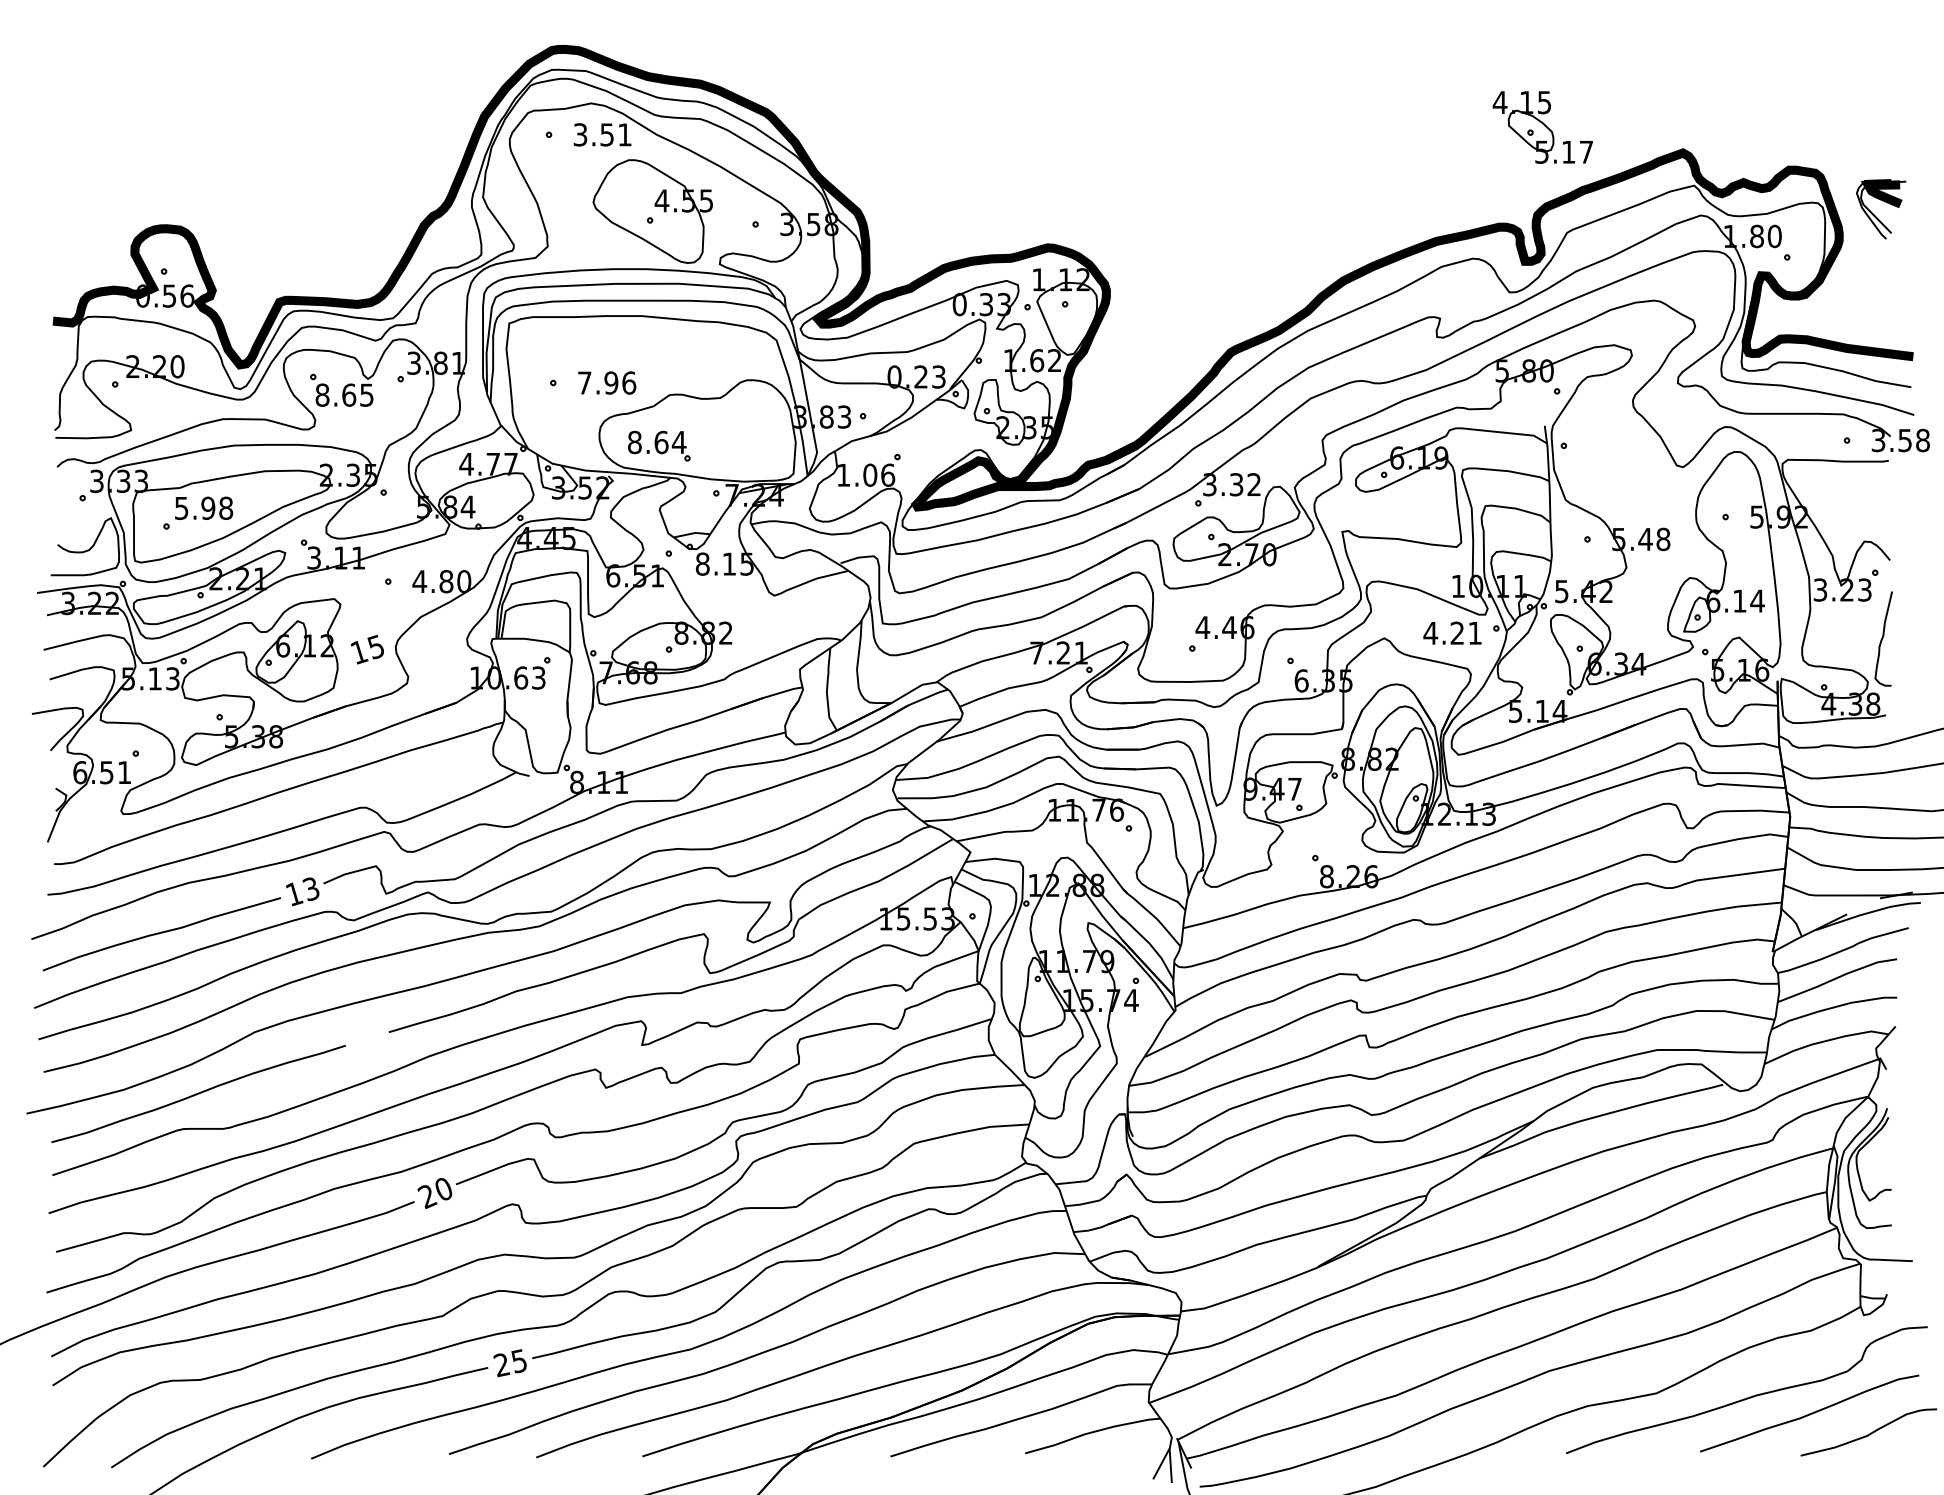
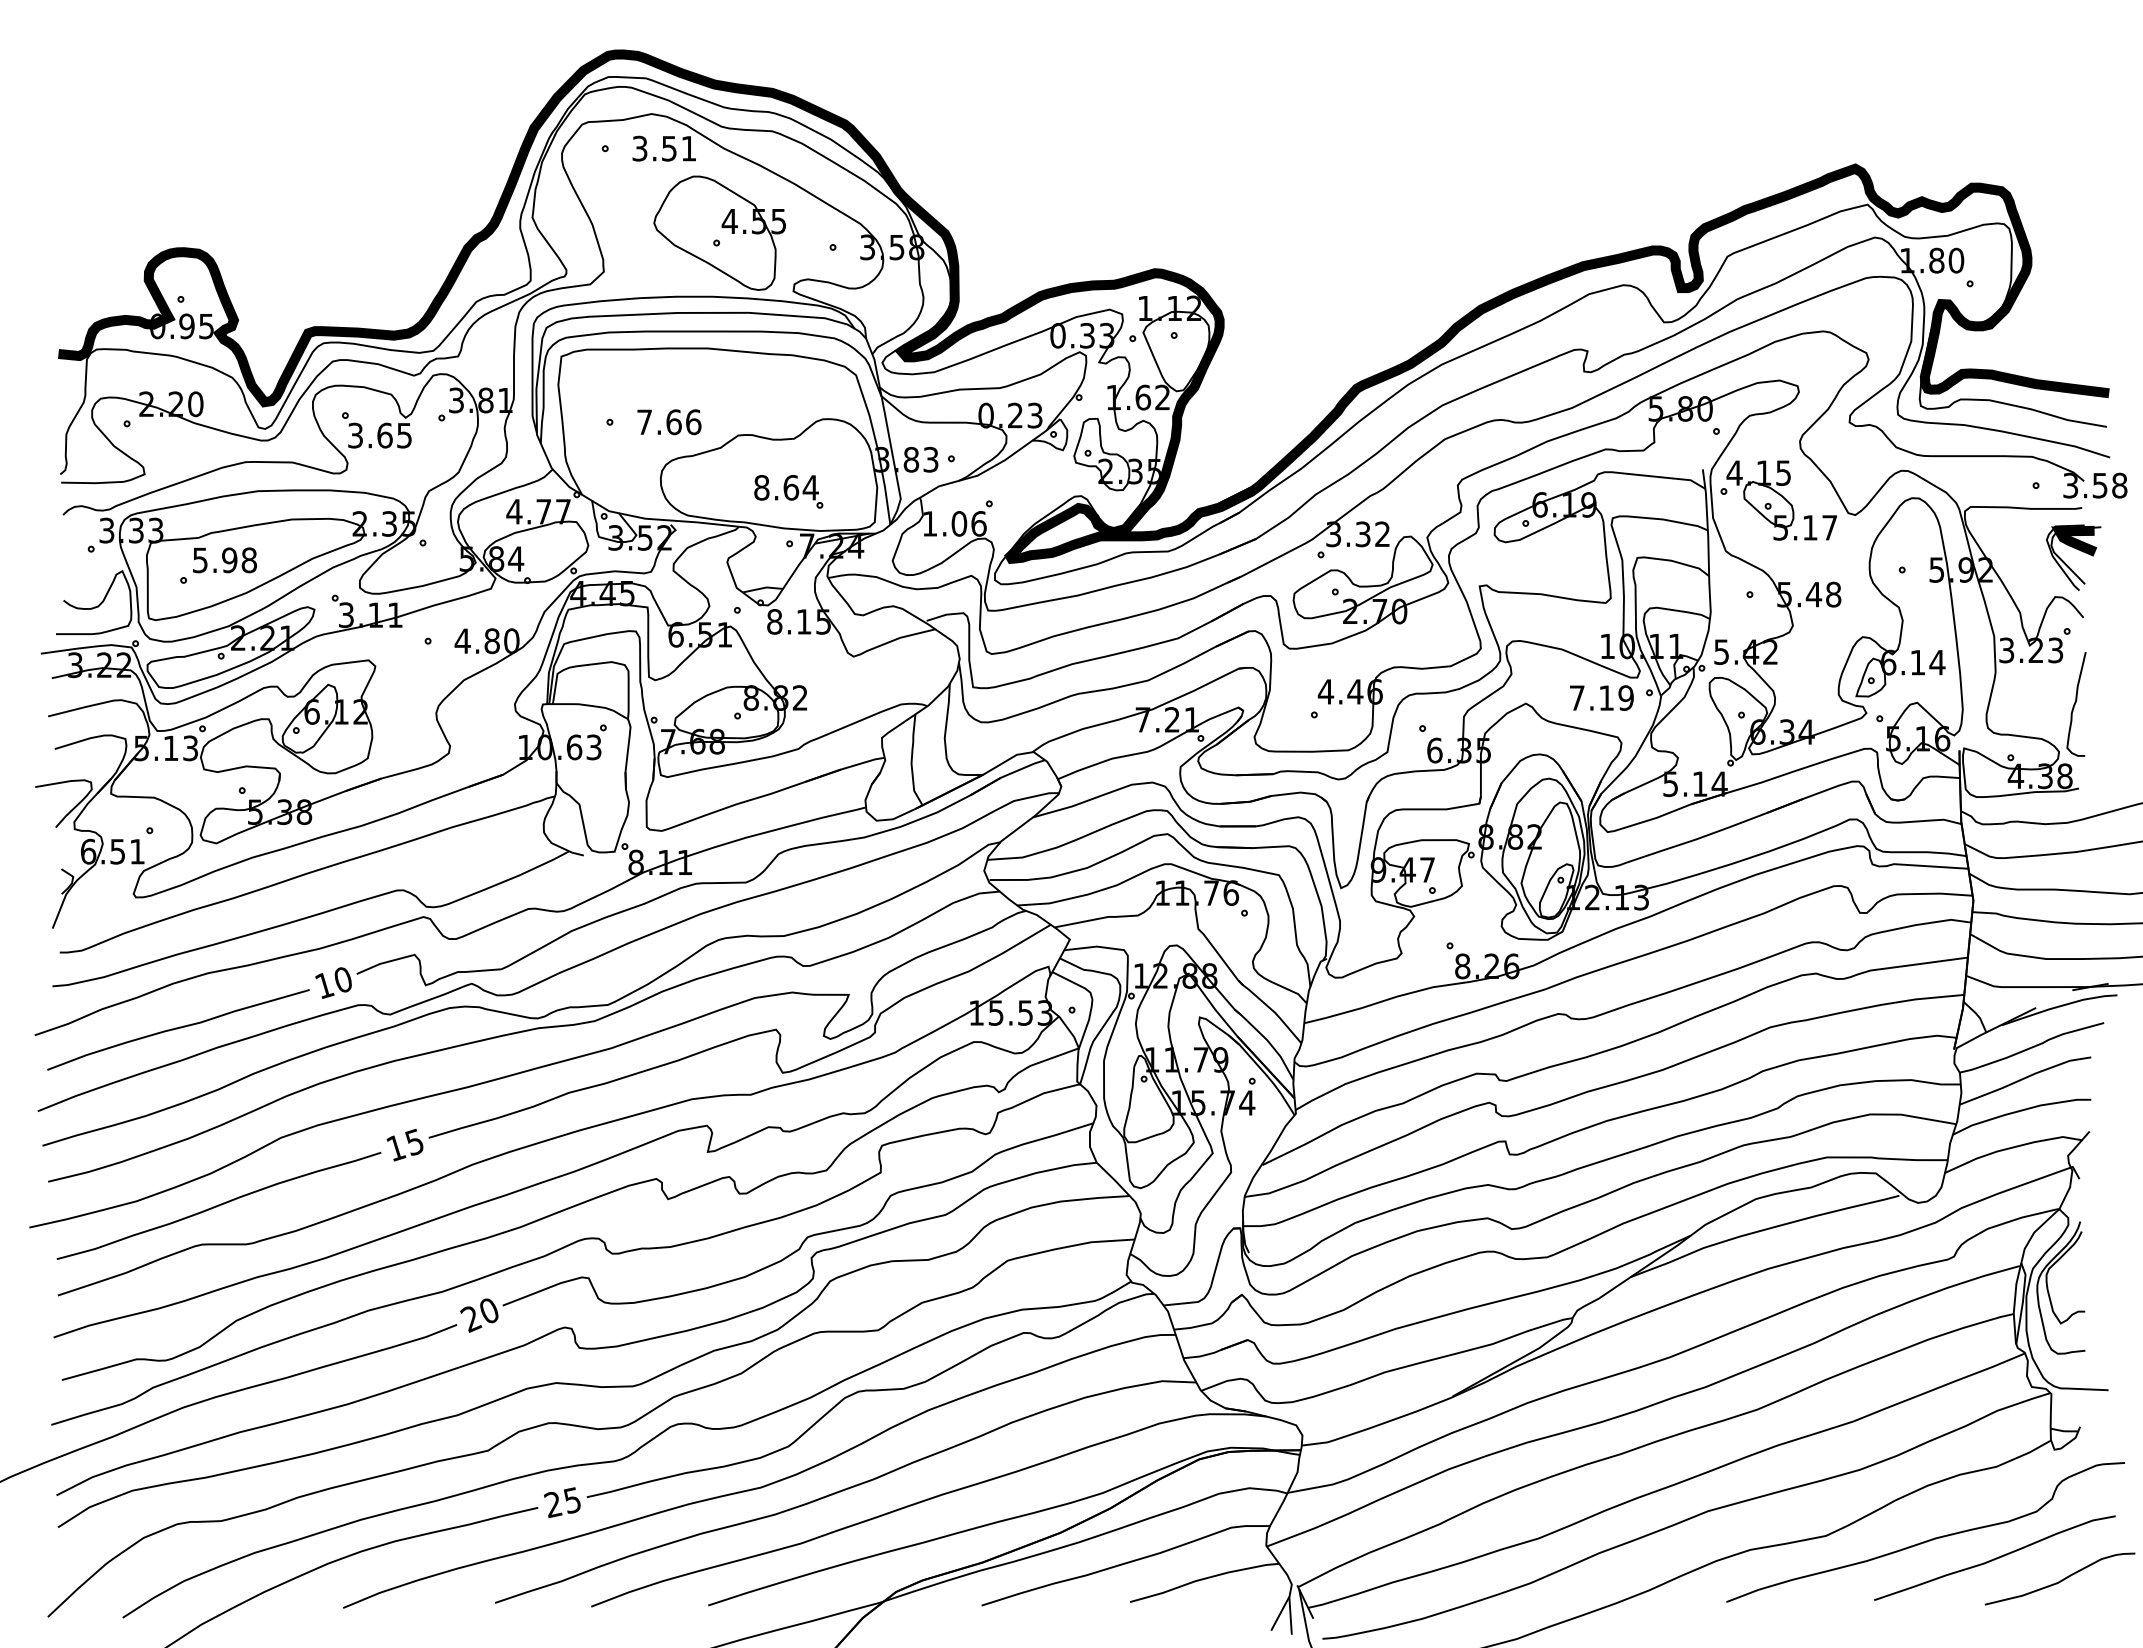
part: (1542, 127) -> (1781, 500), moved
part: (1883, 201) -> (2076, 549), moved
text: (178, 296) -> (196, 326), 0.56 -> 0.95
text: (610, 383) -> (673, 422), 7.96 -> 7.66
text: (322, 395) -> (355, 435), 8.65 -> 3.65
part: (659, 445) -> (788, 491), moved
text: (1452, 632) -> (1601, 697), 4.21 -> 7.19
text: (366, 649) -> (404, 1144), moved
text: (310, 889) -> (342, 980), 13 -> 10

